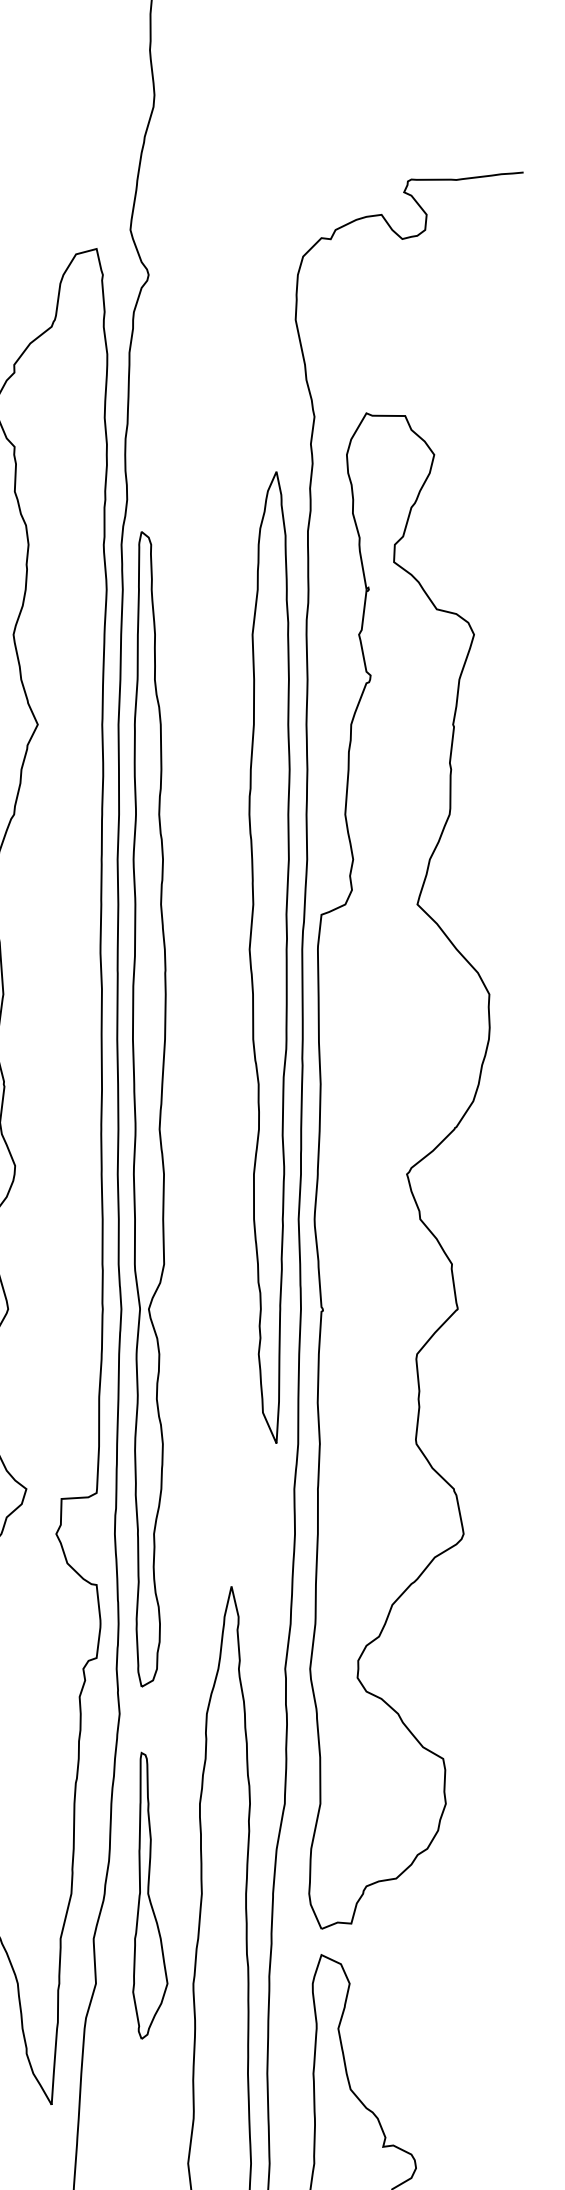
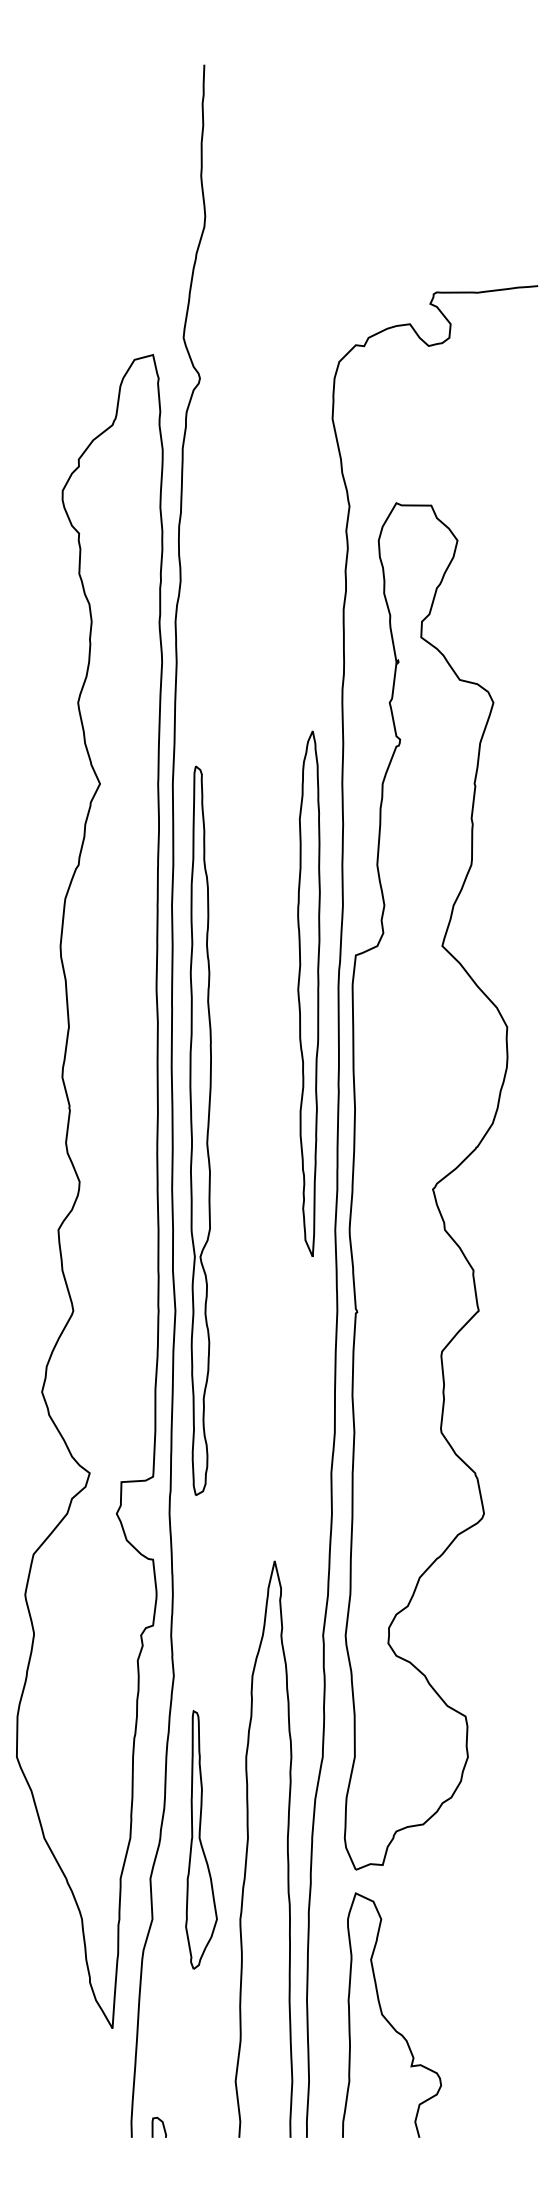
part: (268, 957) -> (308, 993), size x0.6
part: (149, 1108) -> (200, 1130), size x0.7

